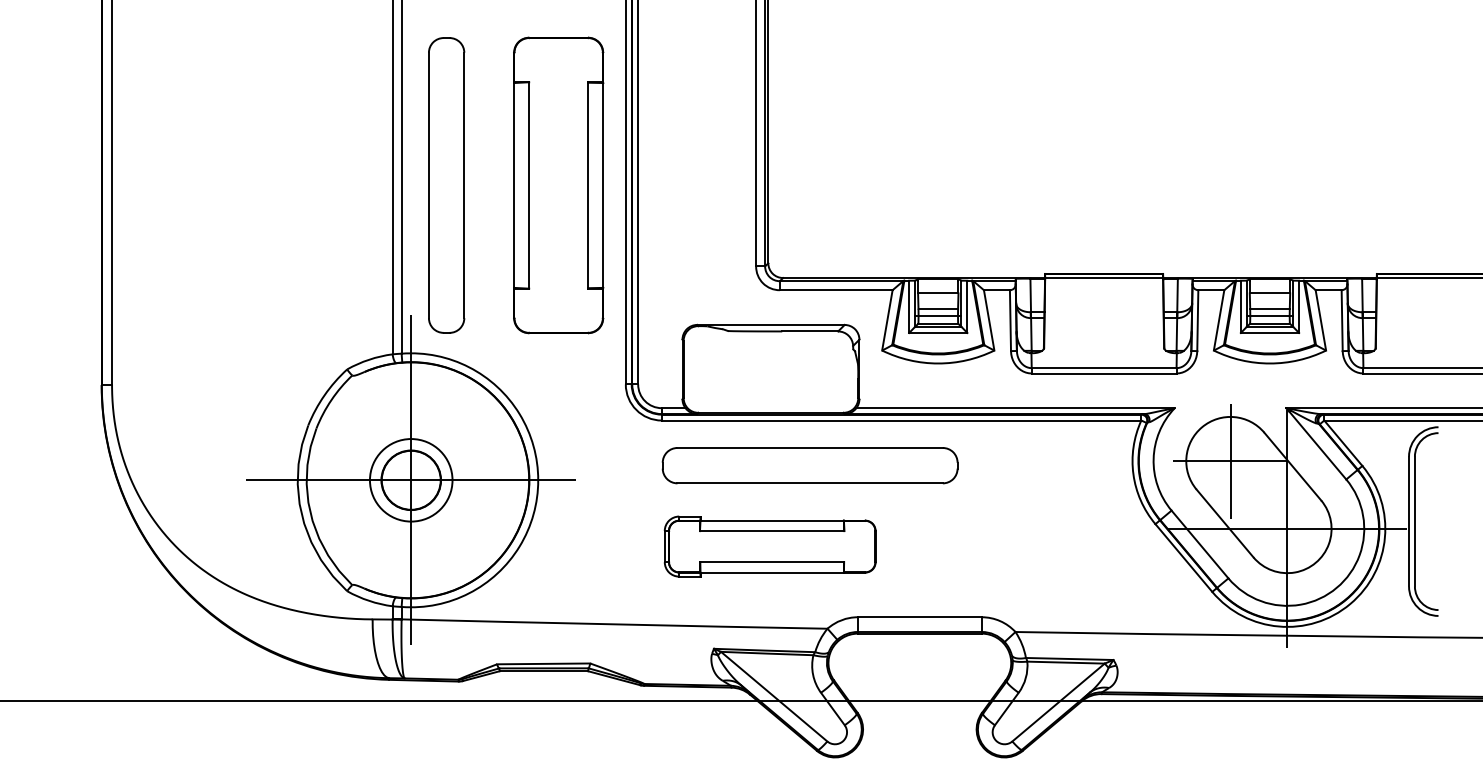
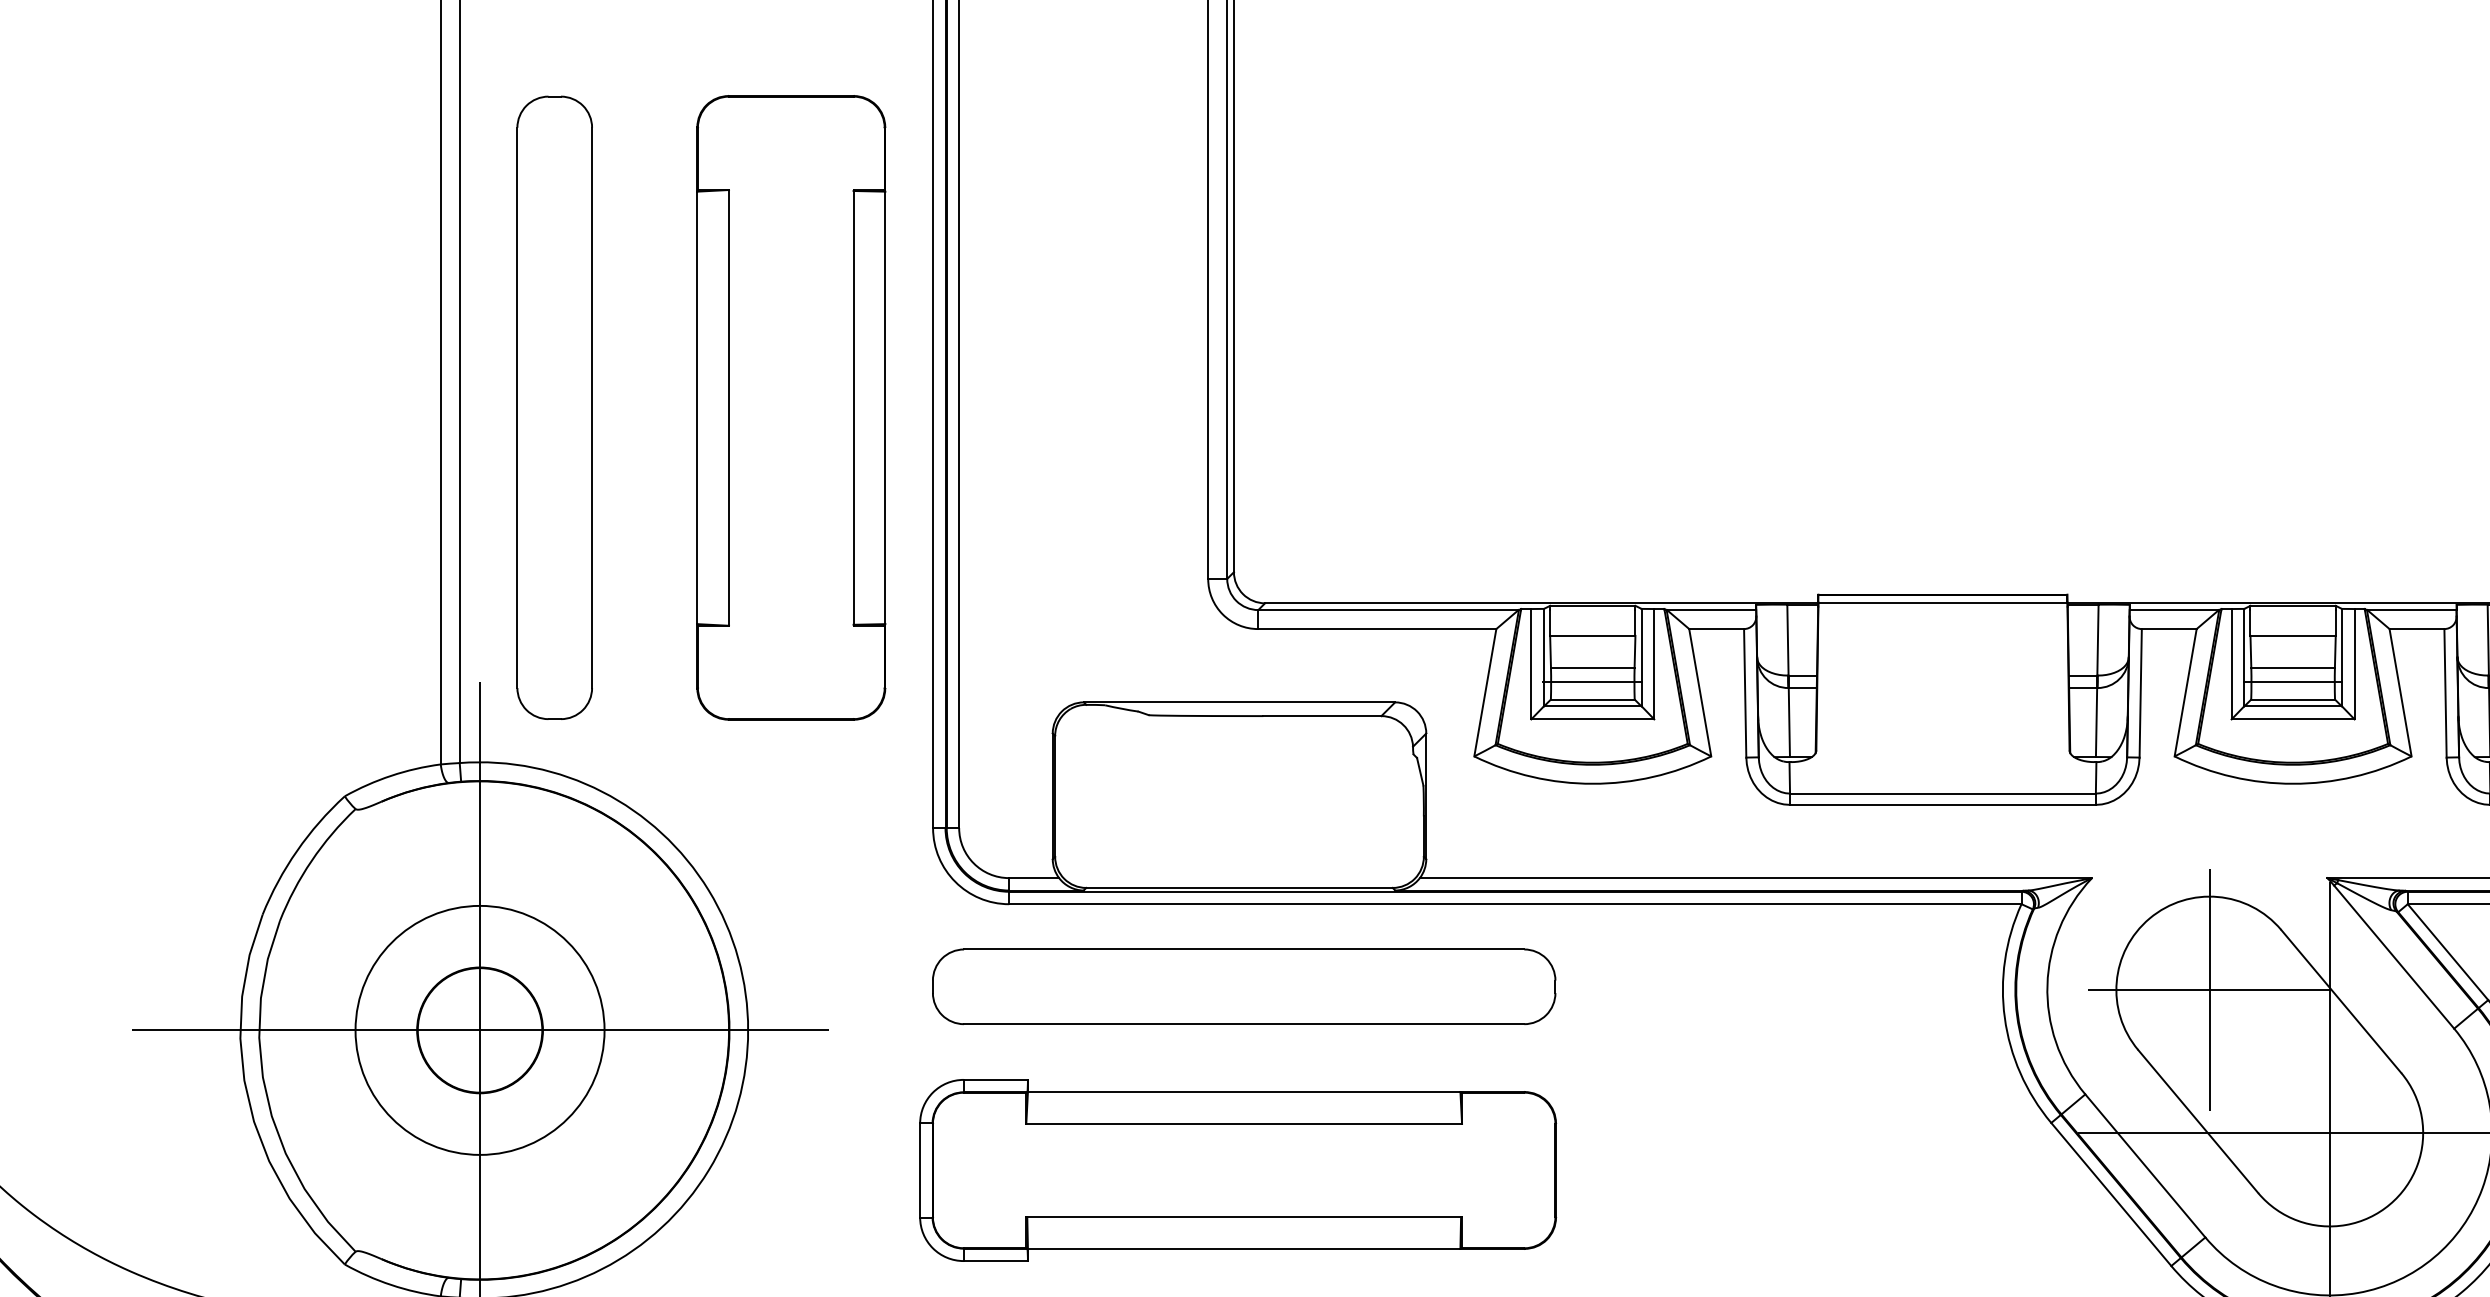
part: (809, 465) -> (1242, 986), moved
circle: (411, 480) -> (480, 1030), size x1.43
part: (769, 546) -> (1236, 1170), size x1.43

